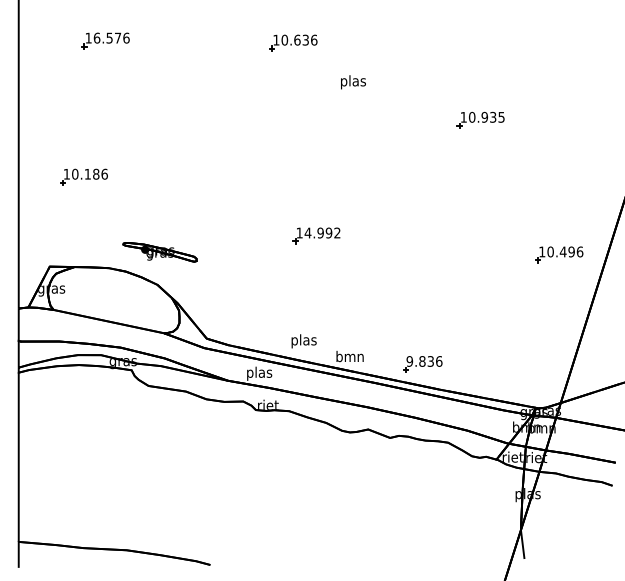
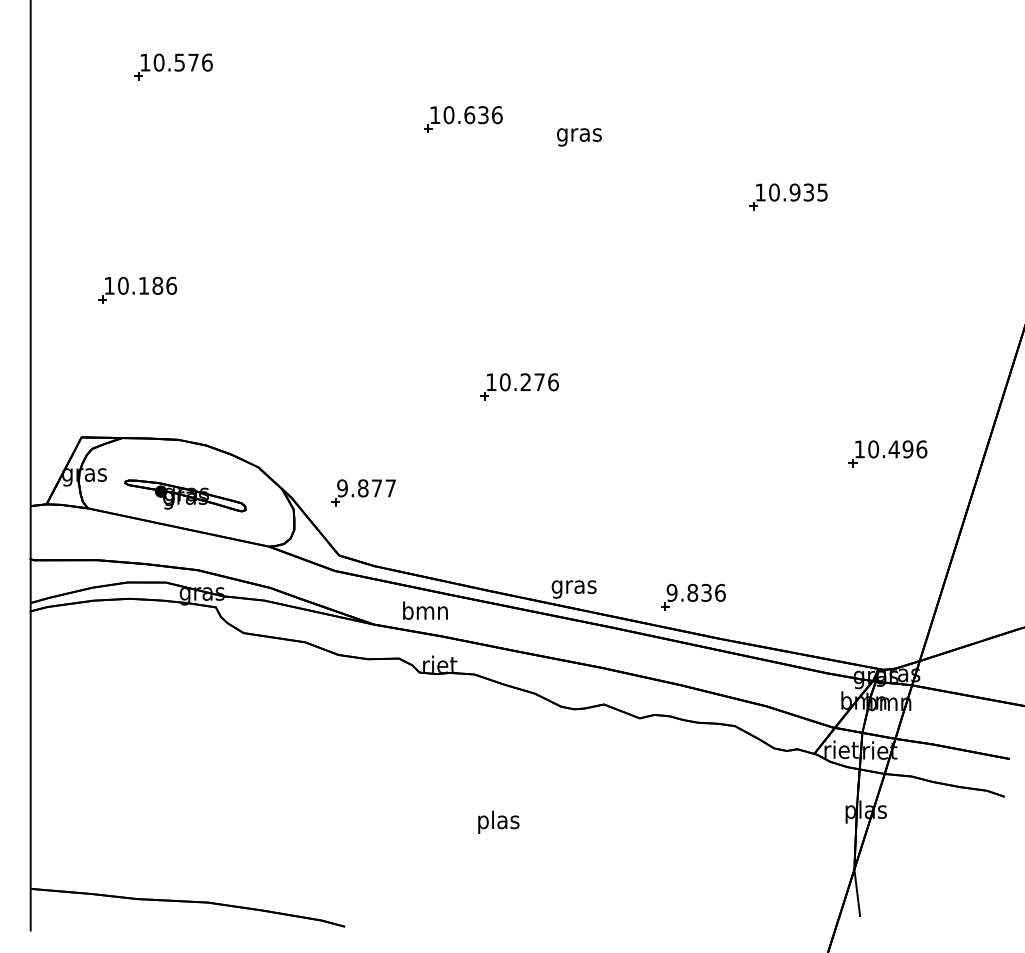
text: (97, 37) -> (159, 61), 16.576 -> 10.576
part: (293, 42) -> (463, 118), moved
text: (352, 82) -> (578, 135), plas -> gras
text: (322, 232) -> (528, 381), 14.992 -> 10.276
part: (159, 252) -> (184, 496), moved
part: (559, 254) -> (888, 453), moved
part: (221, 300) -> (363, 492), added
text: (303, 341) -> (497, 822), moved
text: (349, 357) -> (573, 586), bmn -> gras
text: (259, 373) -> (425, 612), plas -> bmn

